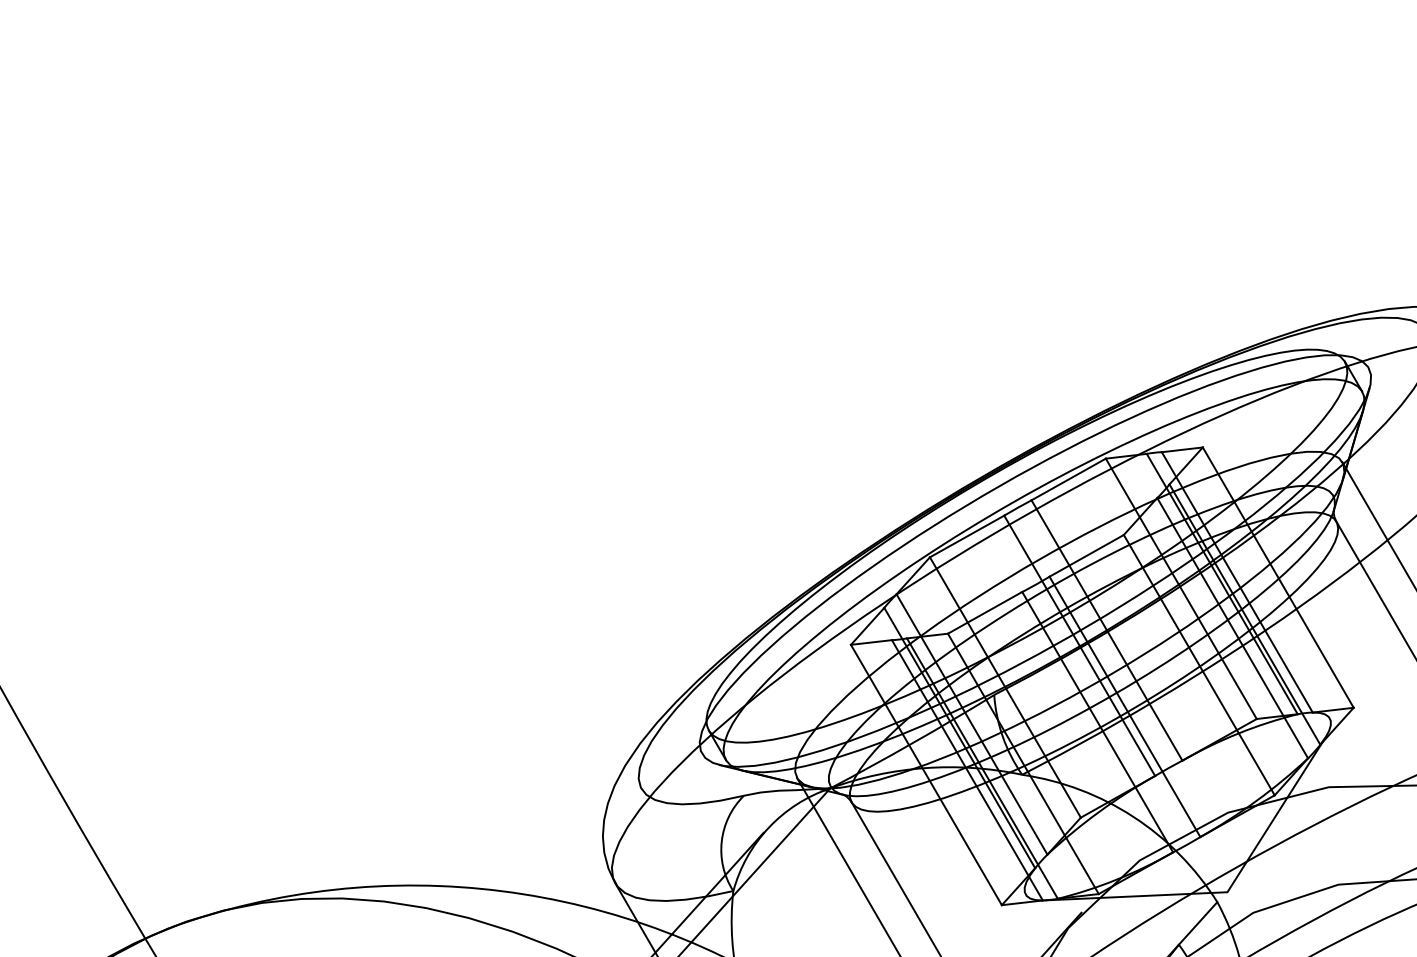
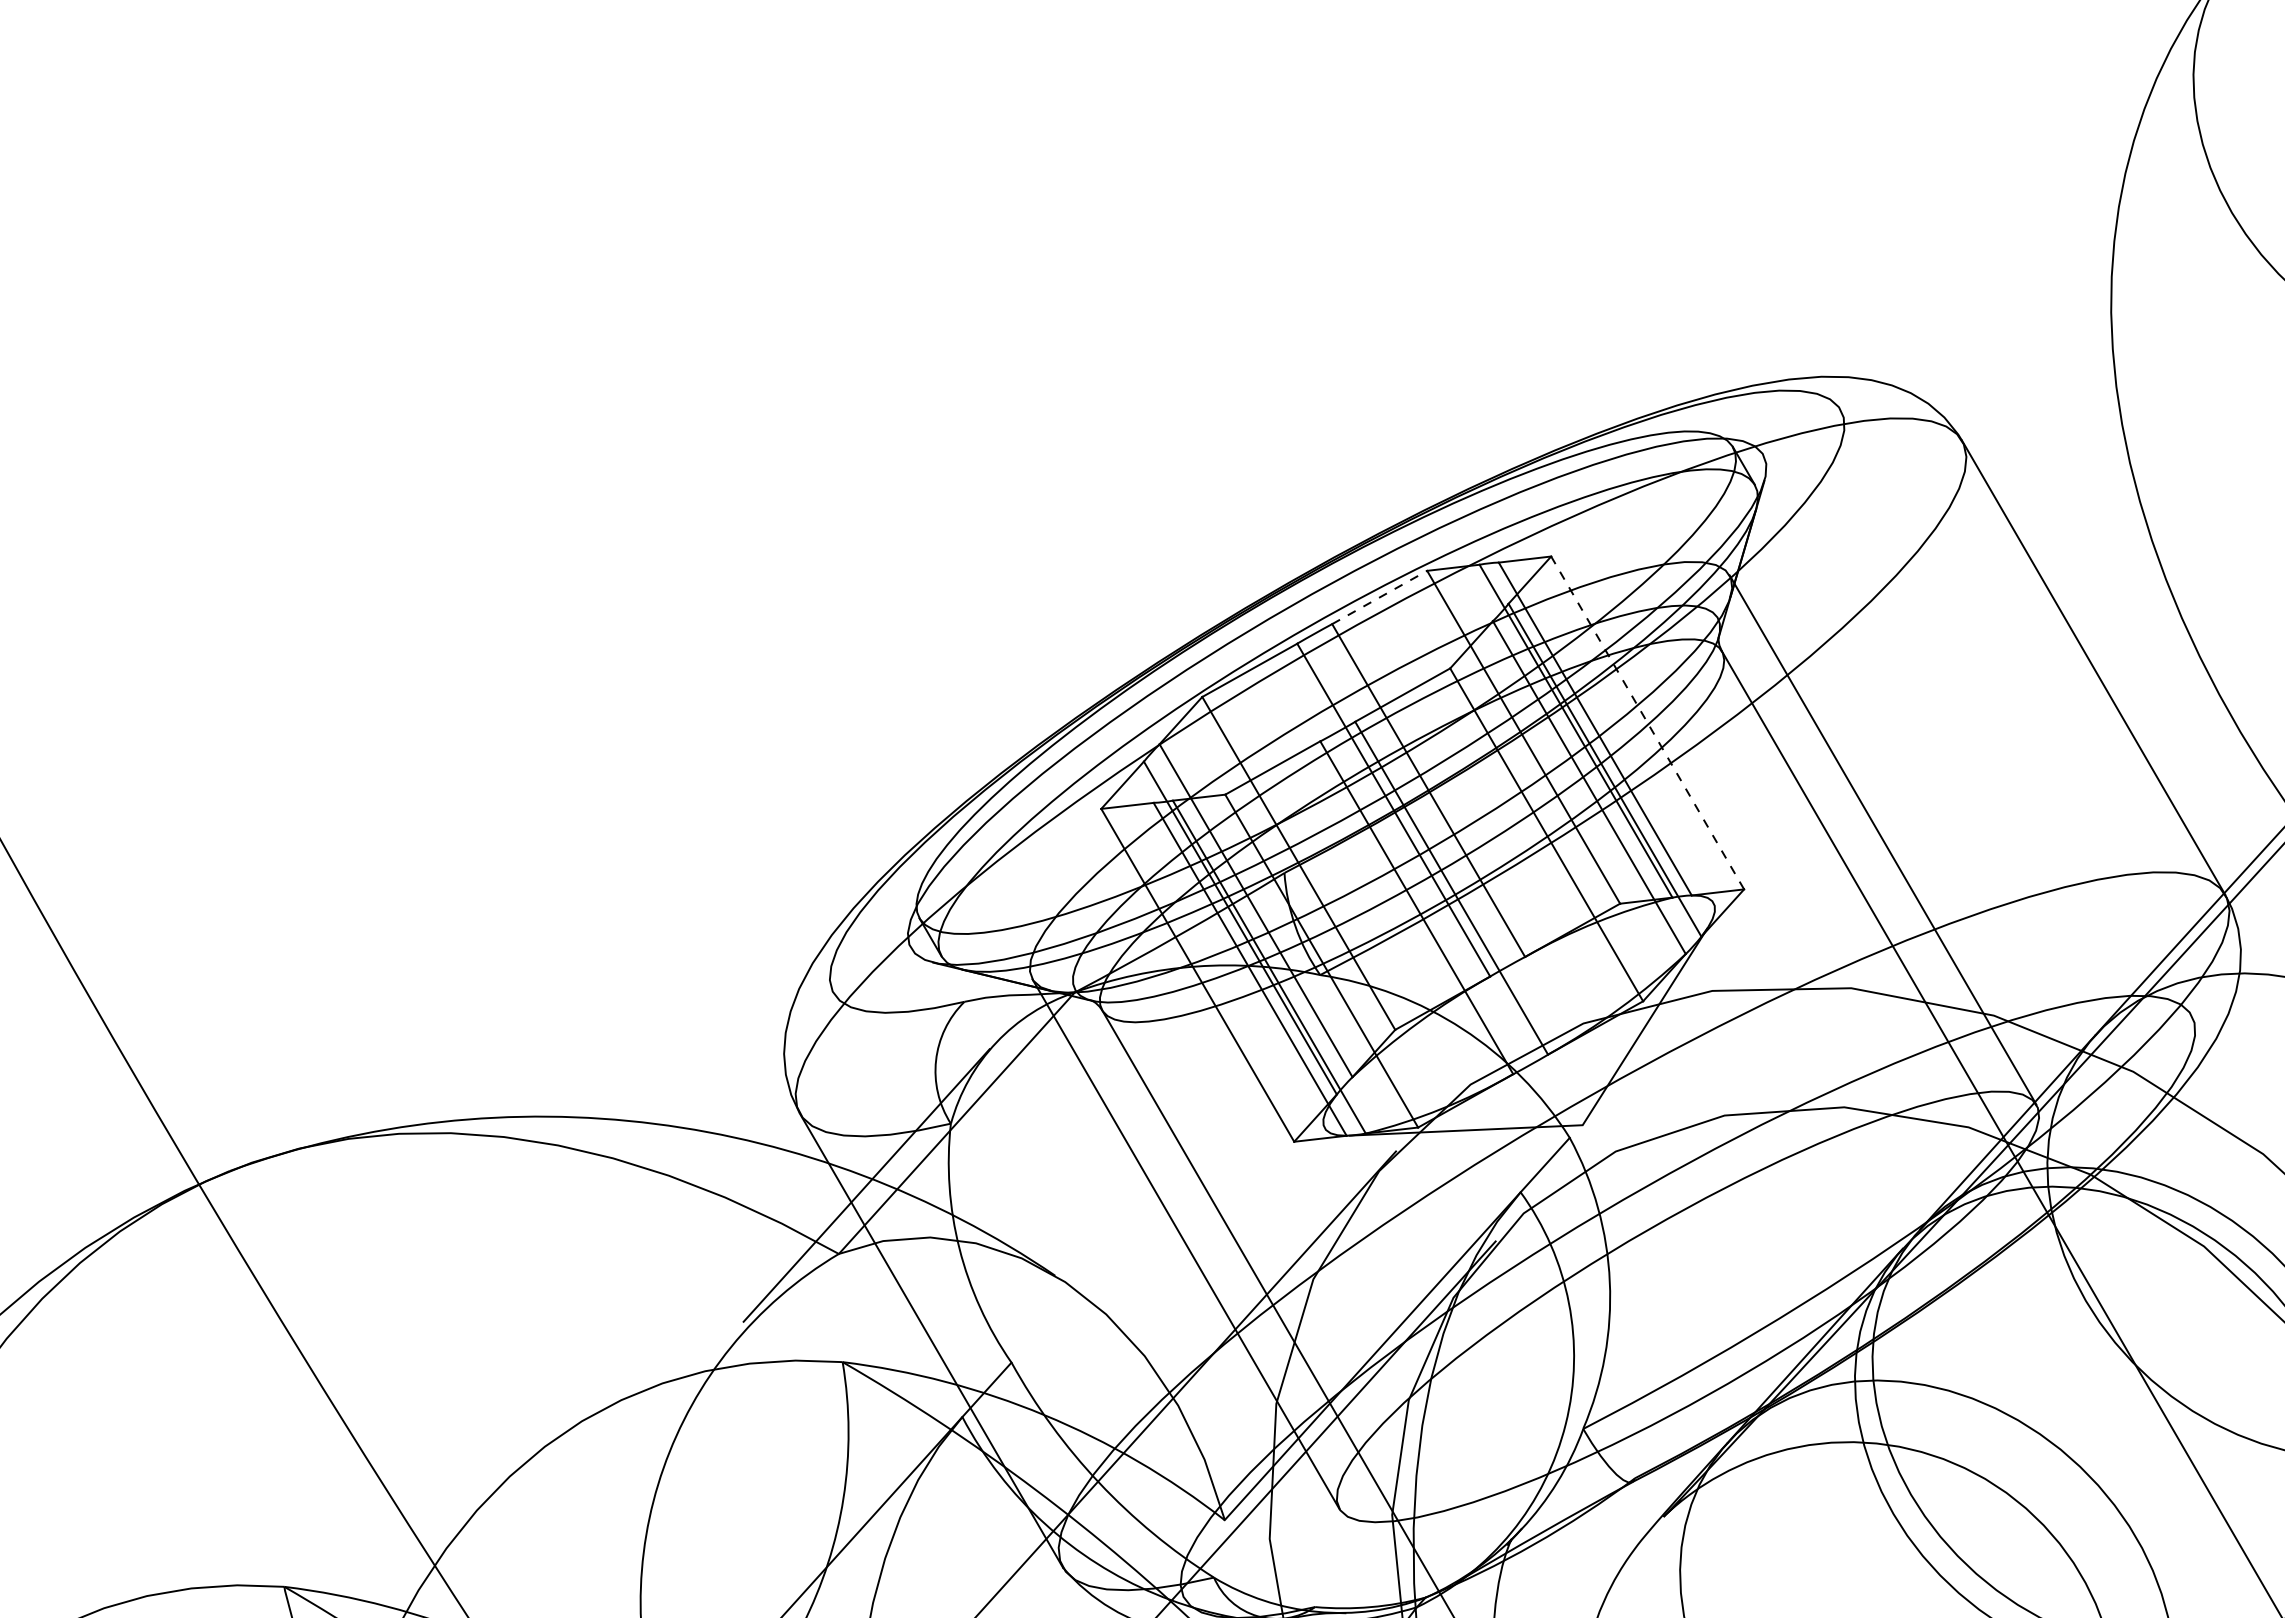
line: (1069, 479) -> (1380, 597), solid -> dashed
line: (1278, 577) -> (1647, 722), solid -> dashed

